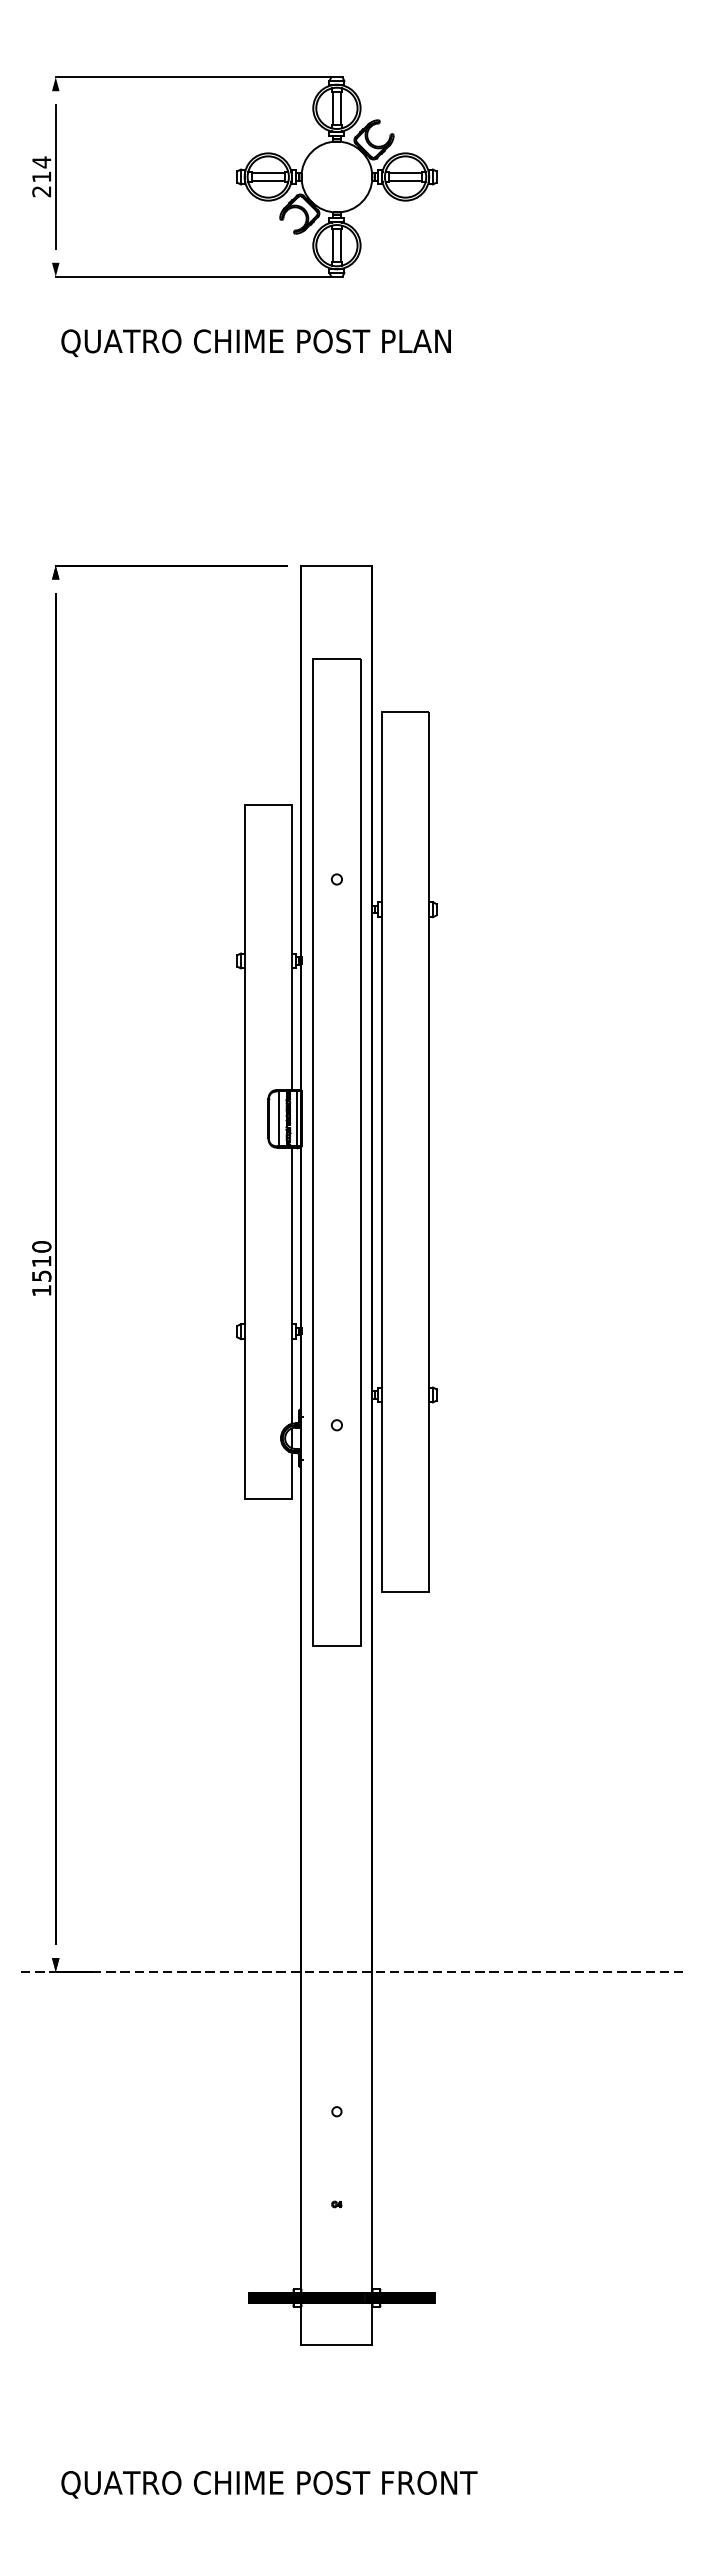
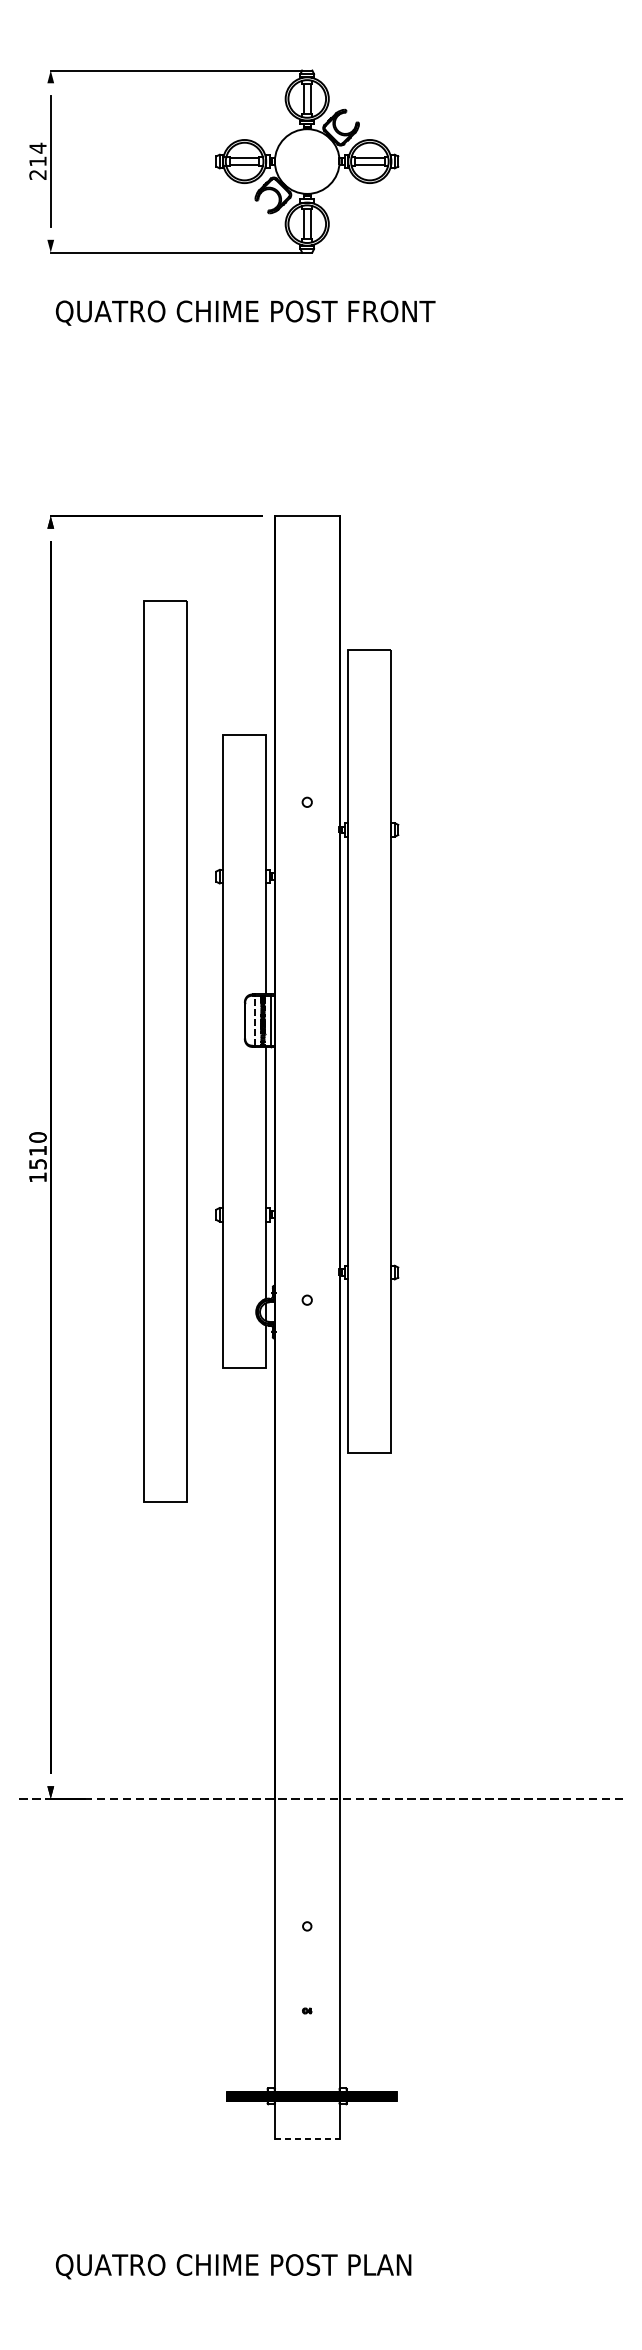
text: (431, 341) -> (393, 311), QUATRO CHIME POST PLAN -> QUATRO CHIME POST FRONT
line: (279, 1118) -> (254, 1020), solid -> dashed
part: (336, 1152) -> (165, 1051), moved
line: (337, 2344) -> (307, 2138), solid -> dashed
text: (431, 2482) -> (393, 2264), QUATRO CHIME POST FRONT -> QUATRO CHIME POST PLAN

